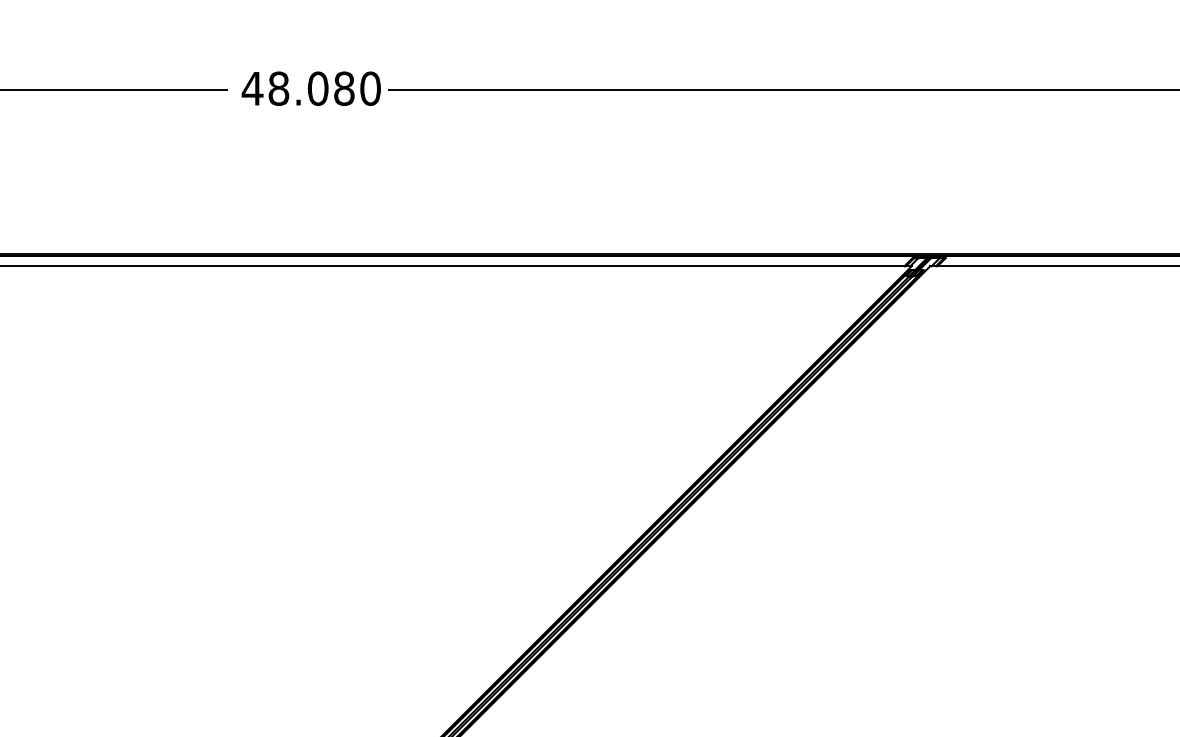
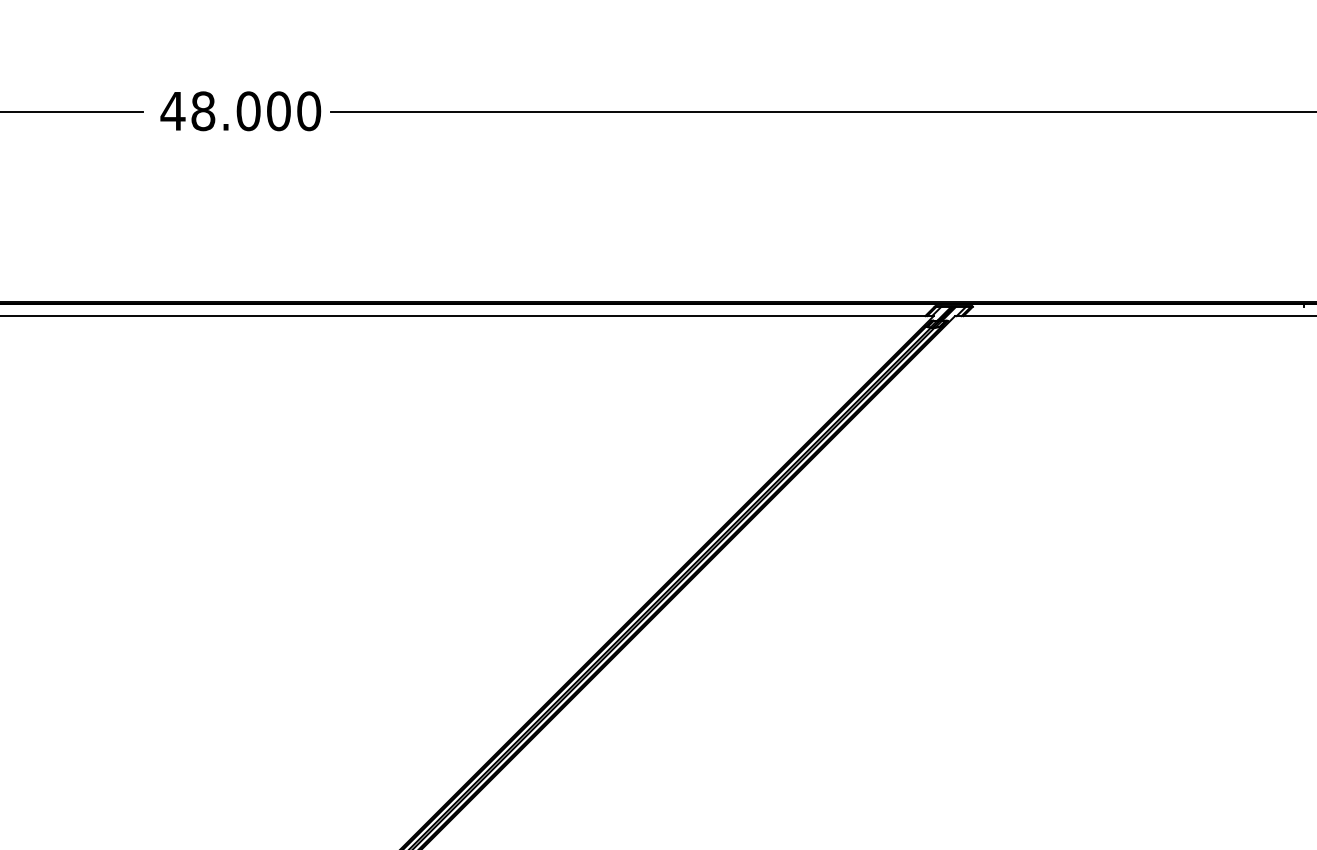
text: (344, 88) -> (279, 110), 48.080 -> 48.000

